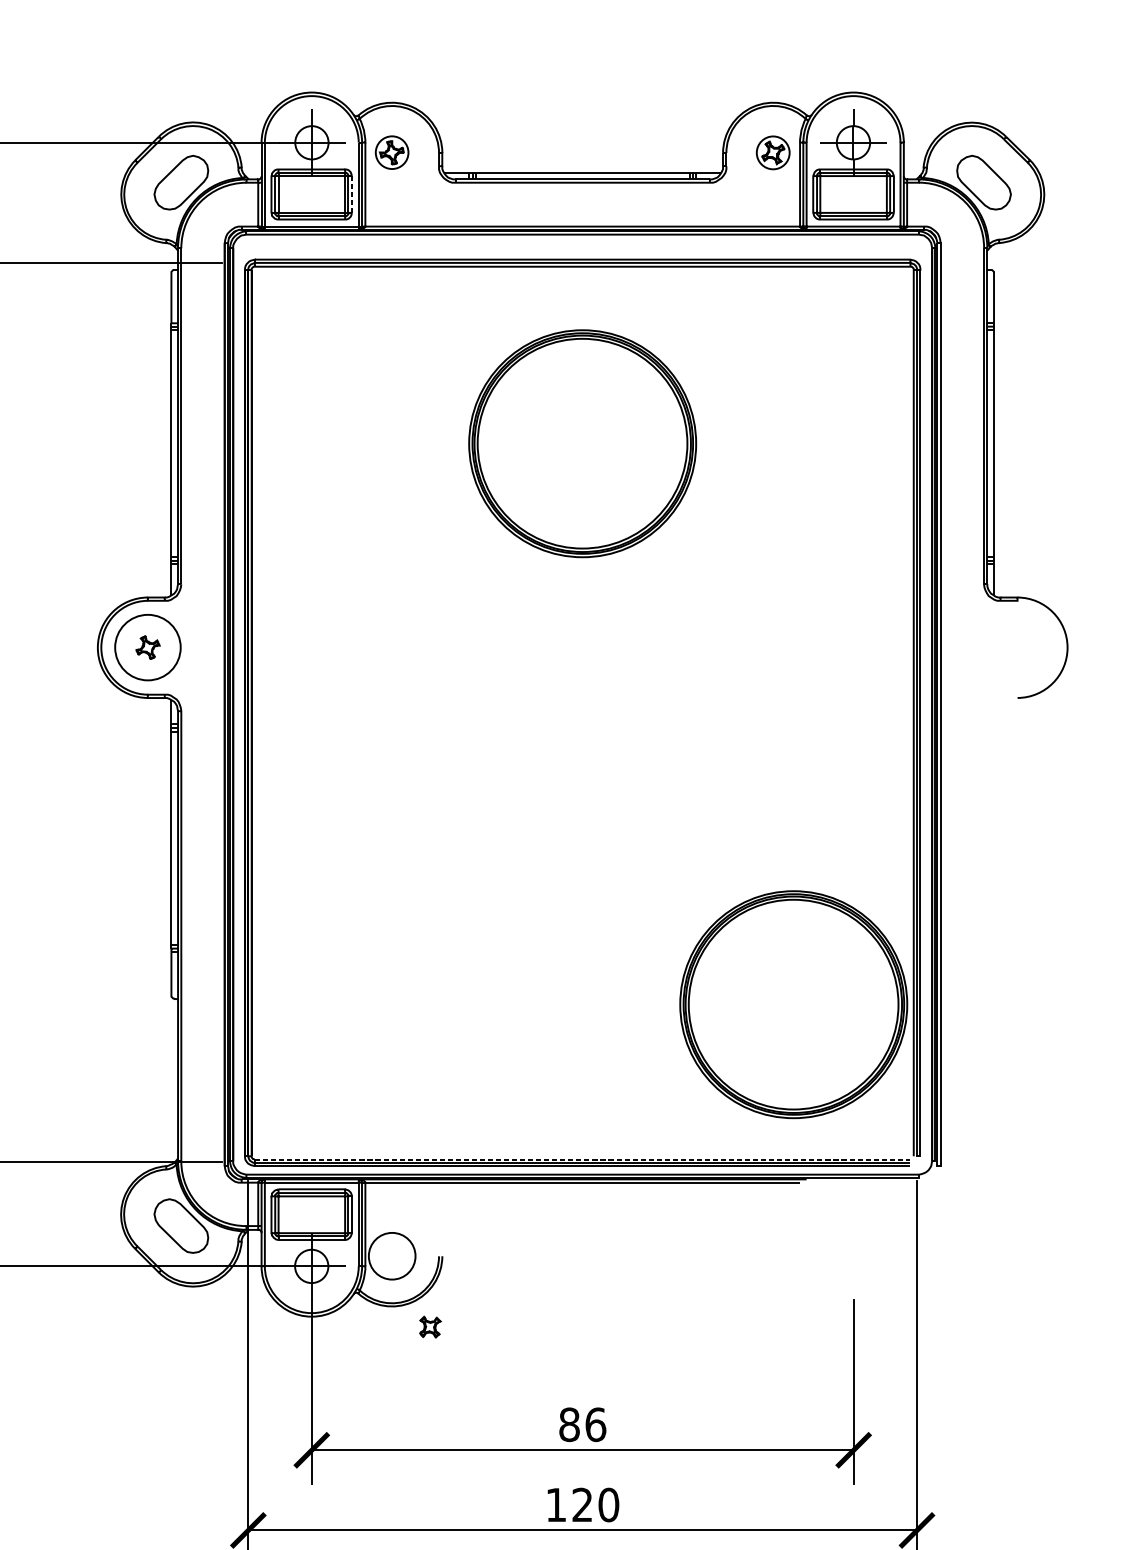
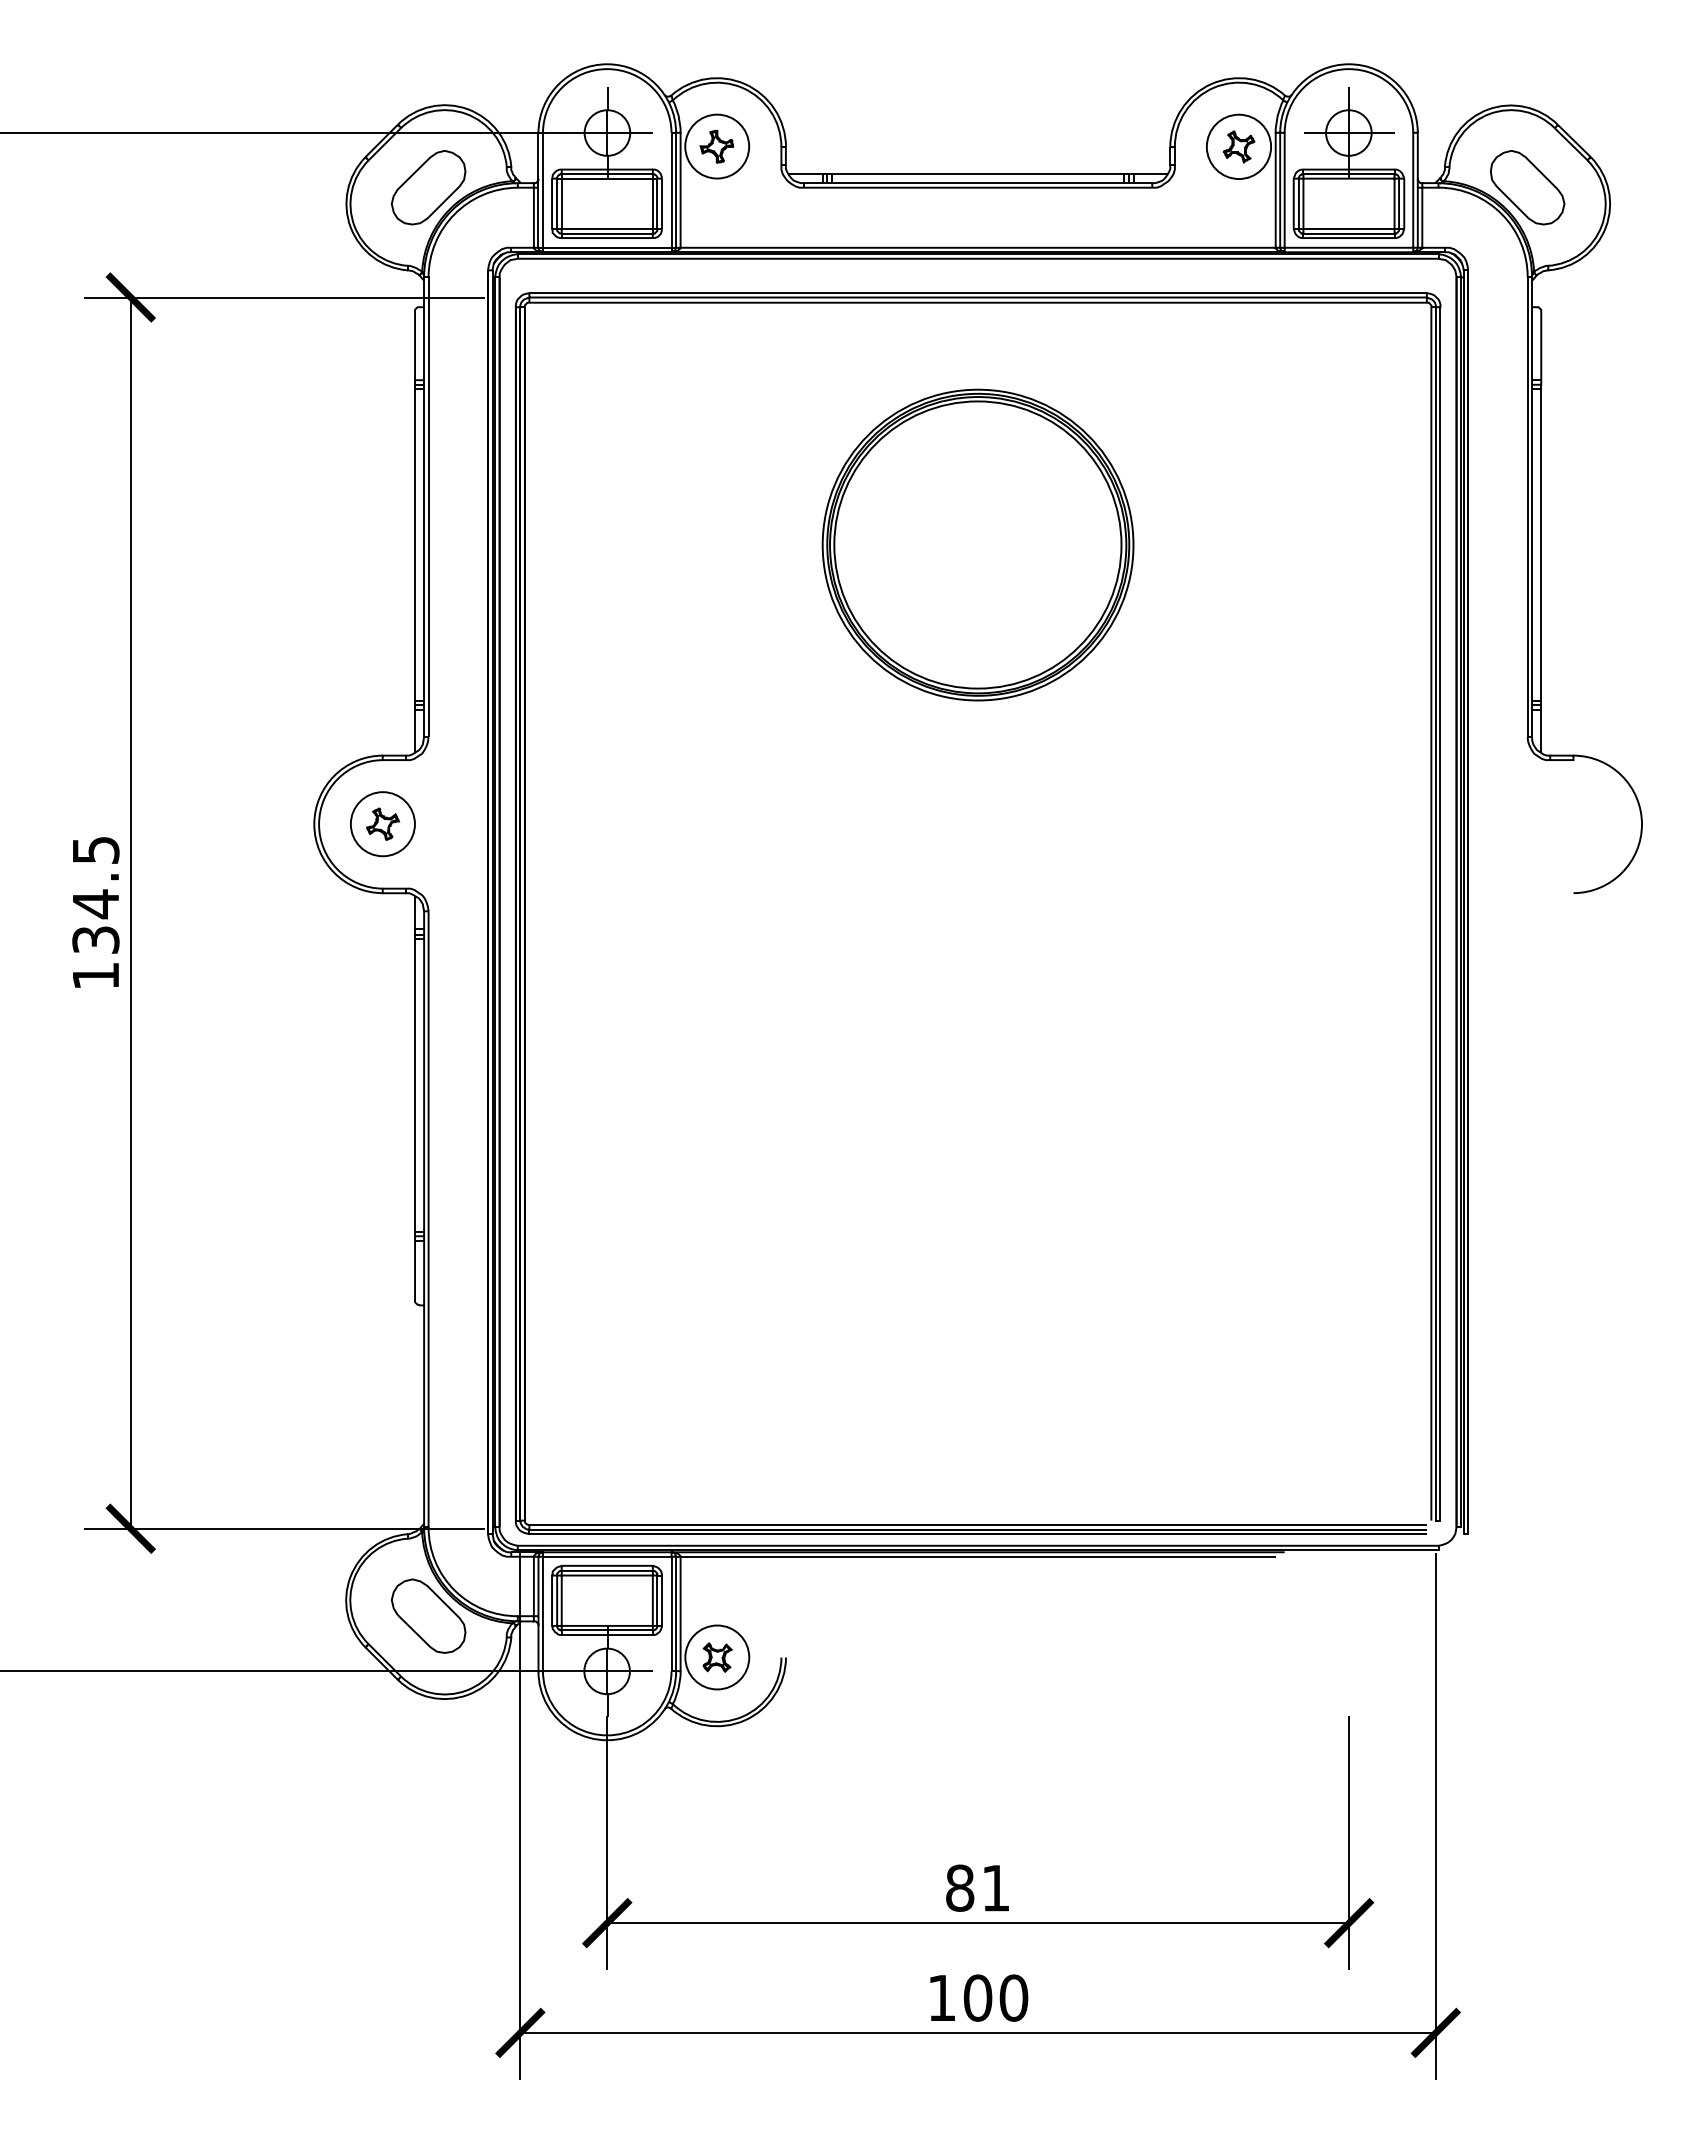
circle: (392, 152) -> (717, 146), size x1.43
circle: (772, 152) -> (1238, 146), size x1.43
line: (351, 194) -> (661, 204), dashed -> solid
circle: (147, 647) -> (382, 824), size x0.71
part: (793, 1004) -> (1266, 1312), removed
line: (582, 1159) -> (978, 1525), dashed -> solid
part: (430, 1327) -> (717, 1657), moved
text: (596, 1424) -> (996, 1887), 86 -> 81
text: (582, 1504) -> (977, 1997), 120 -> 100

